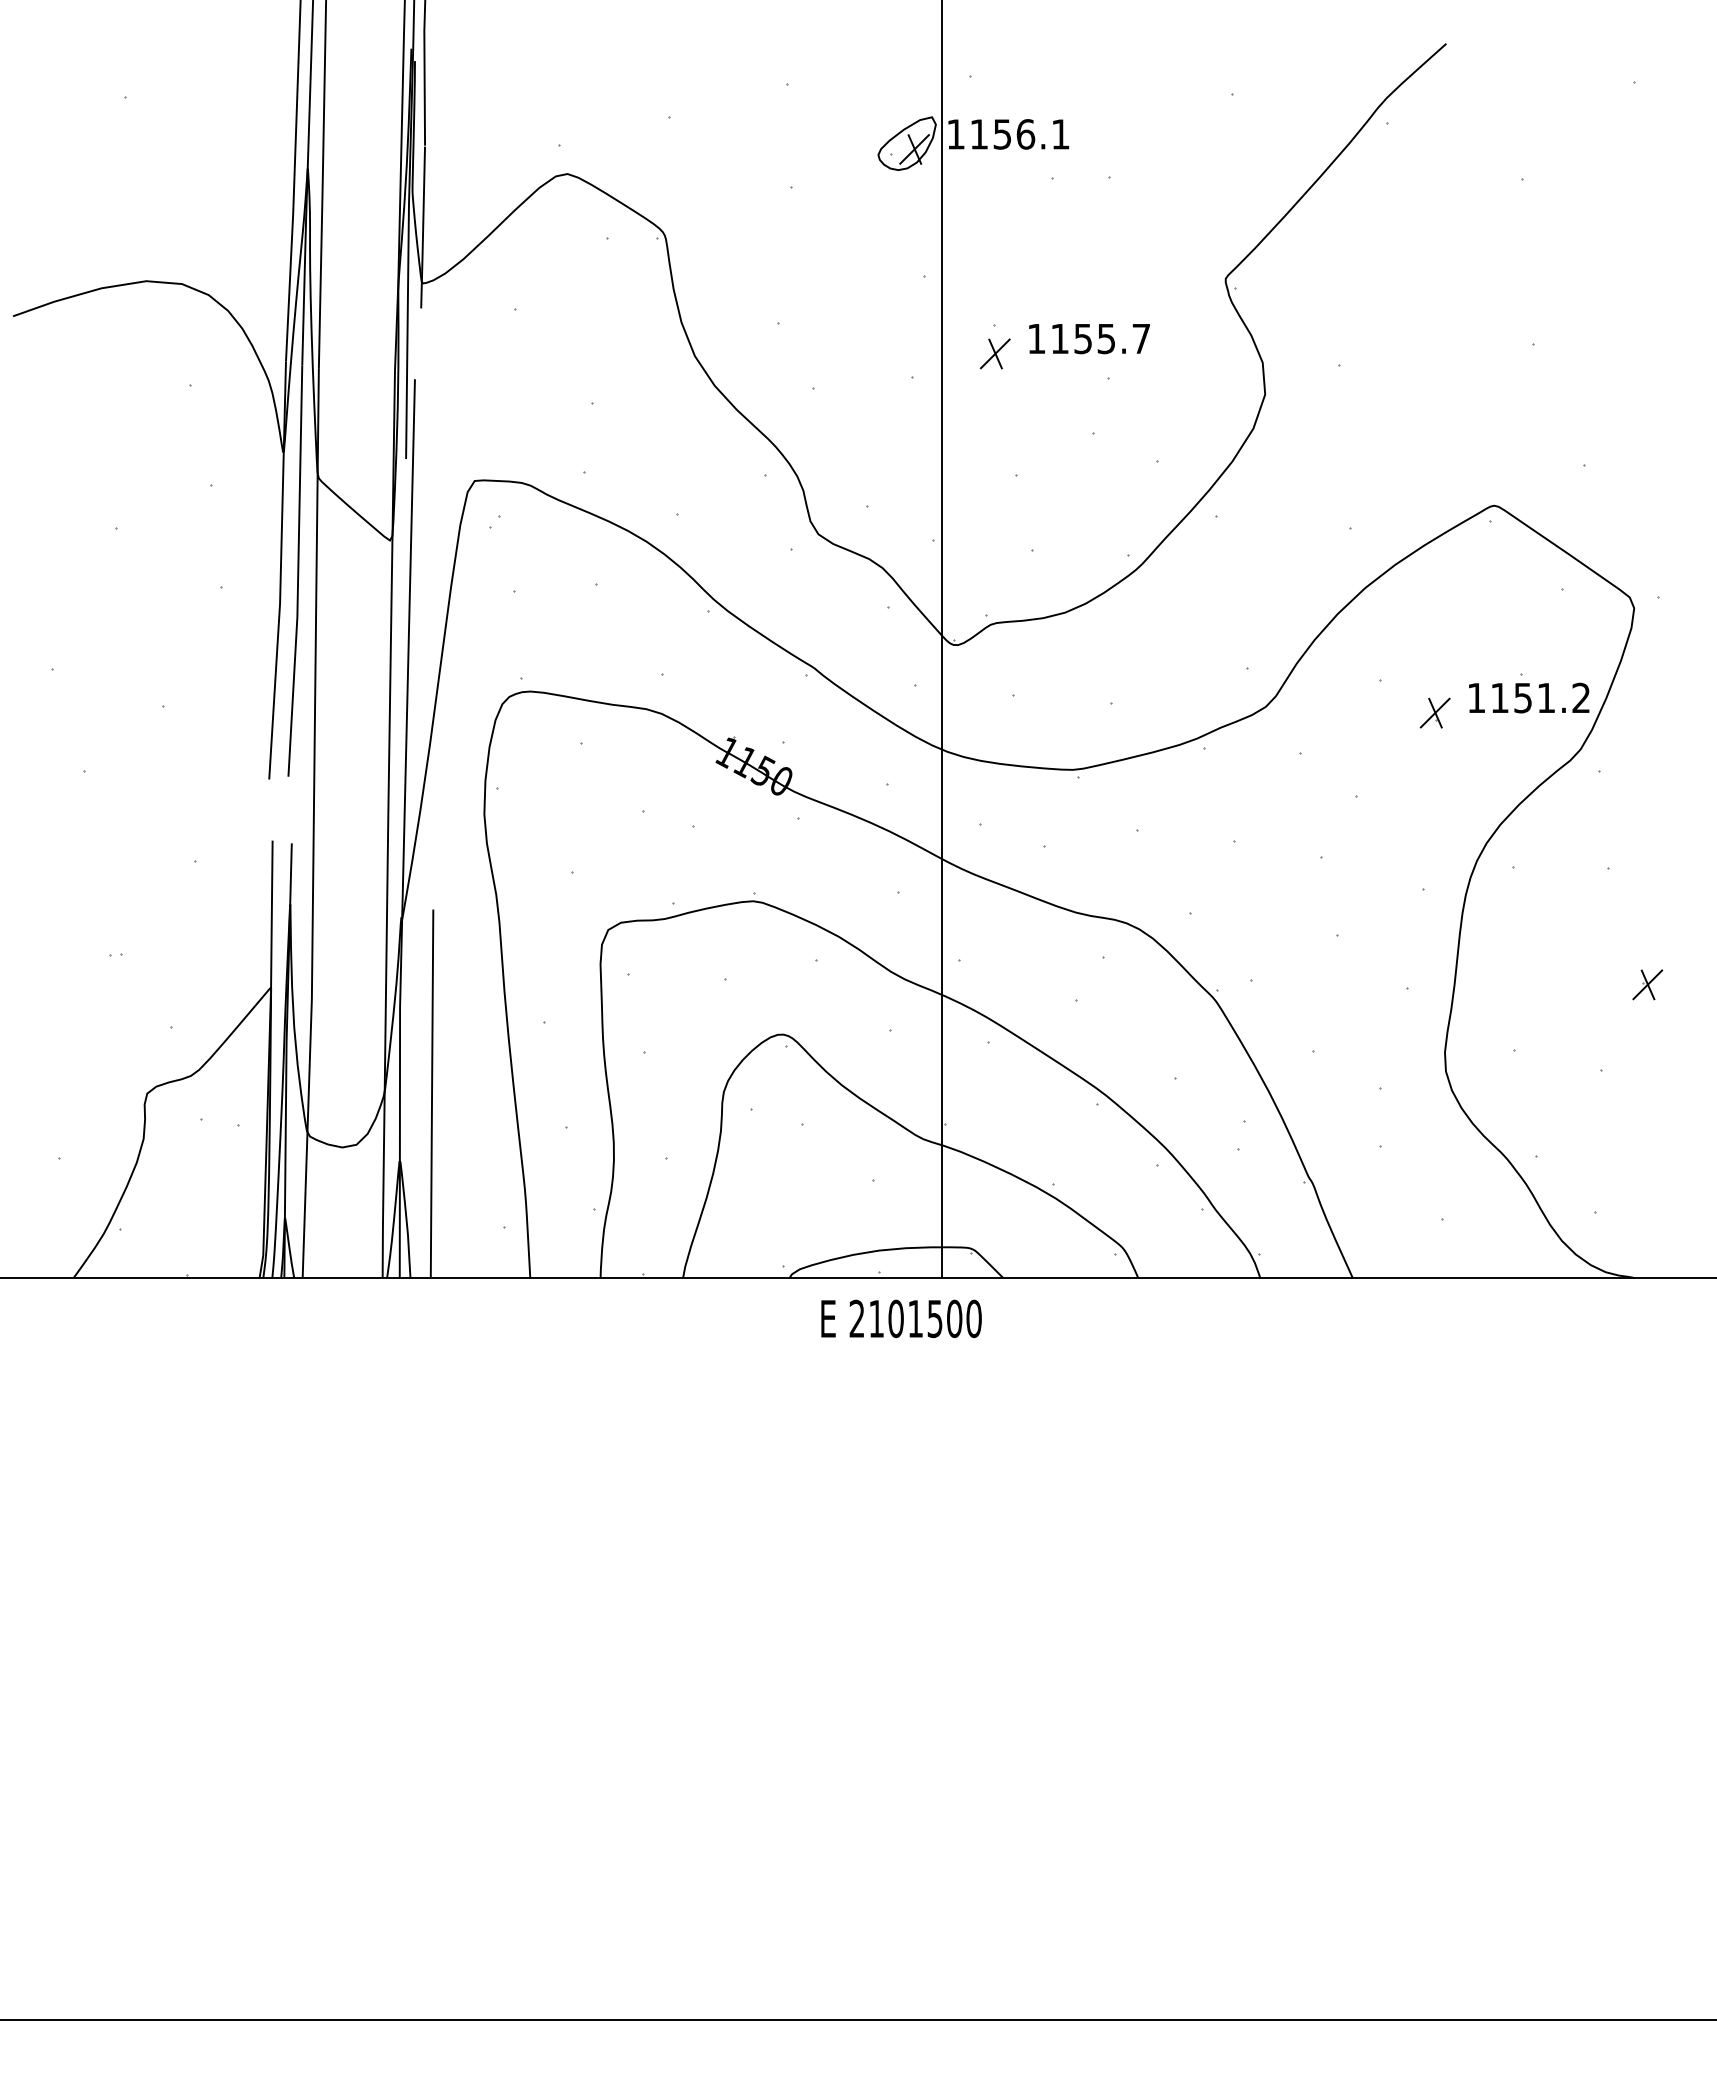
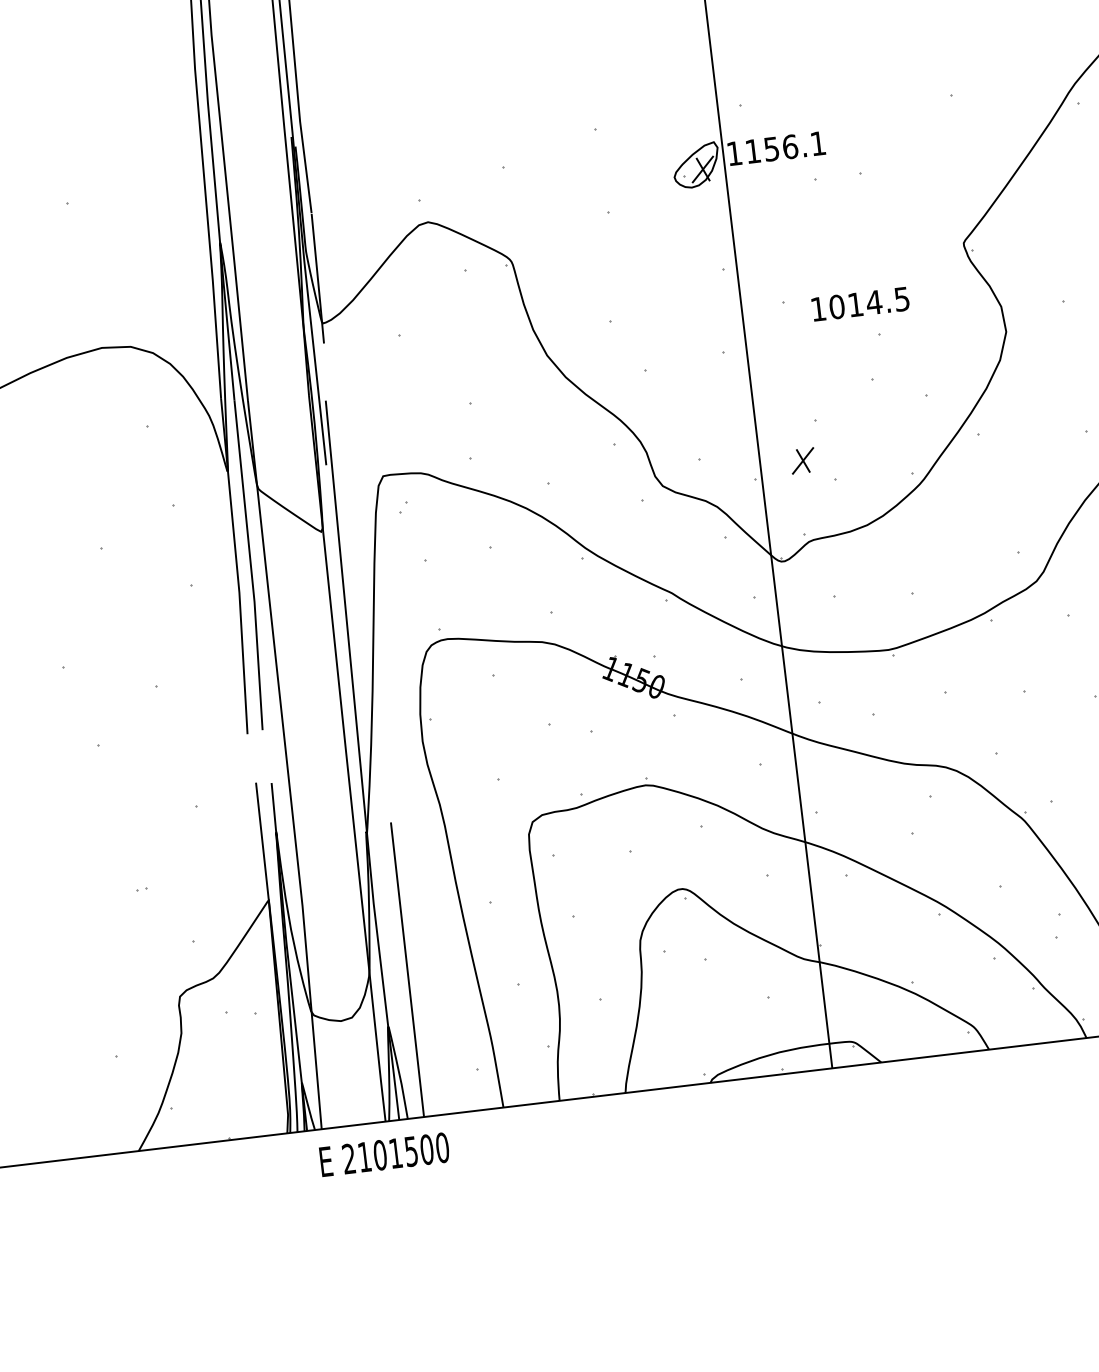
text: (1099, 338) -> (868, 302), 1155.7 -> 1014.5
part: (995, 353) -> (803, 460), moved
text: (901, 1318) -> (384, 1154), moved

